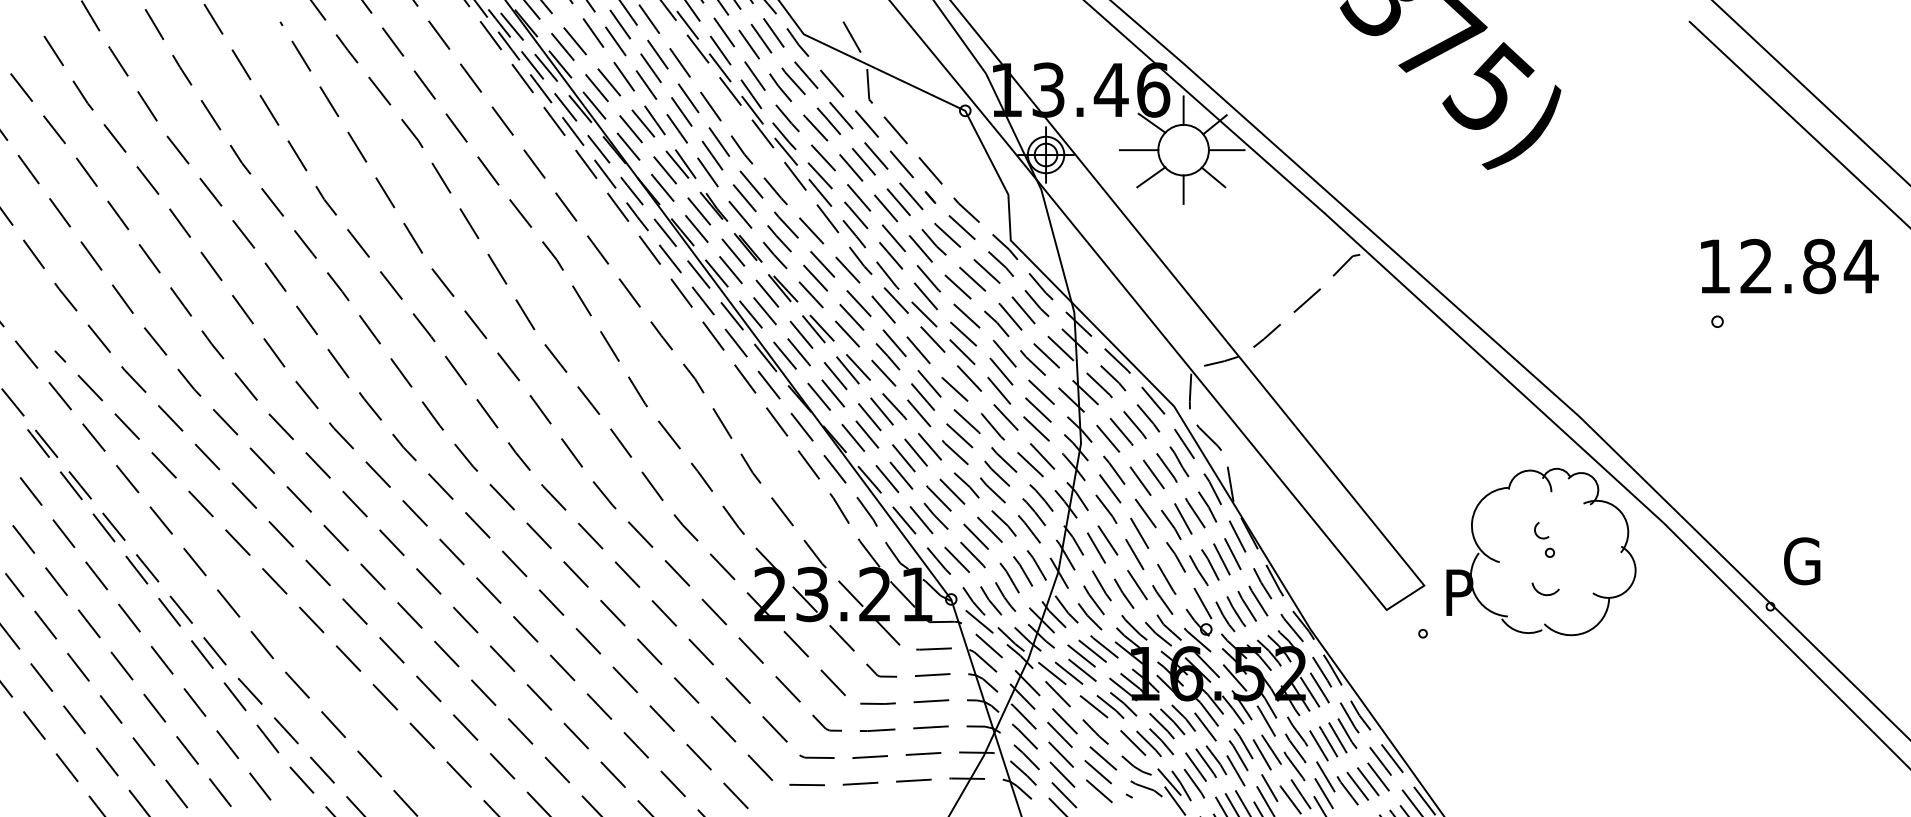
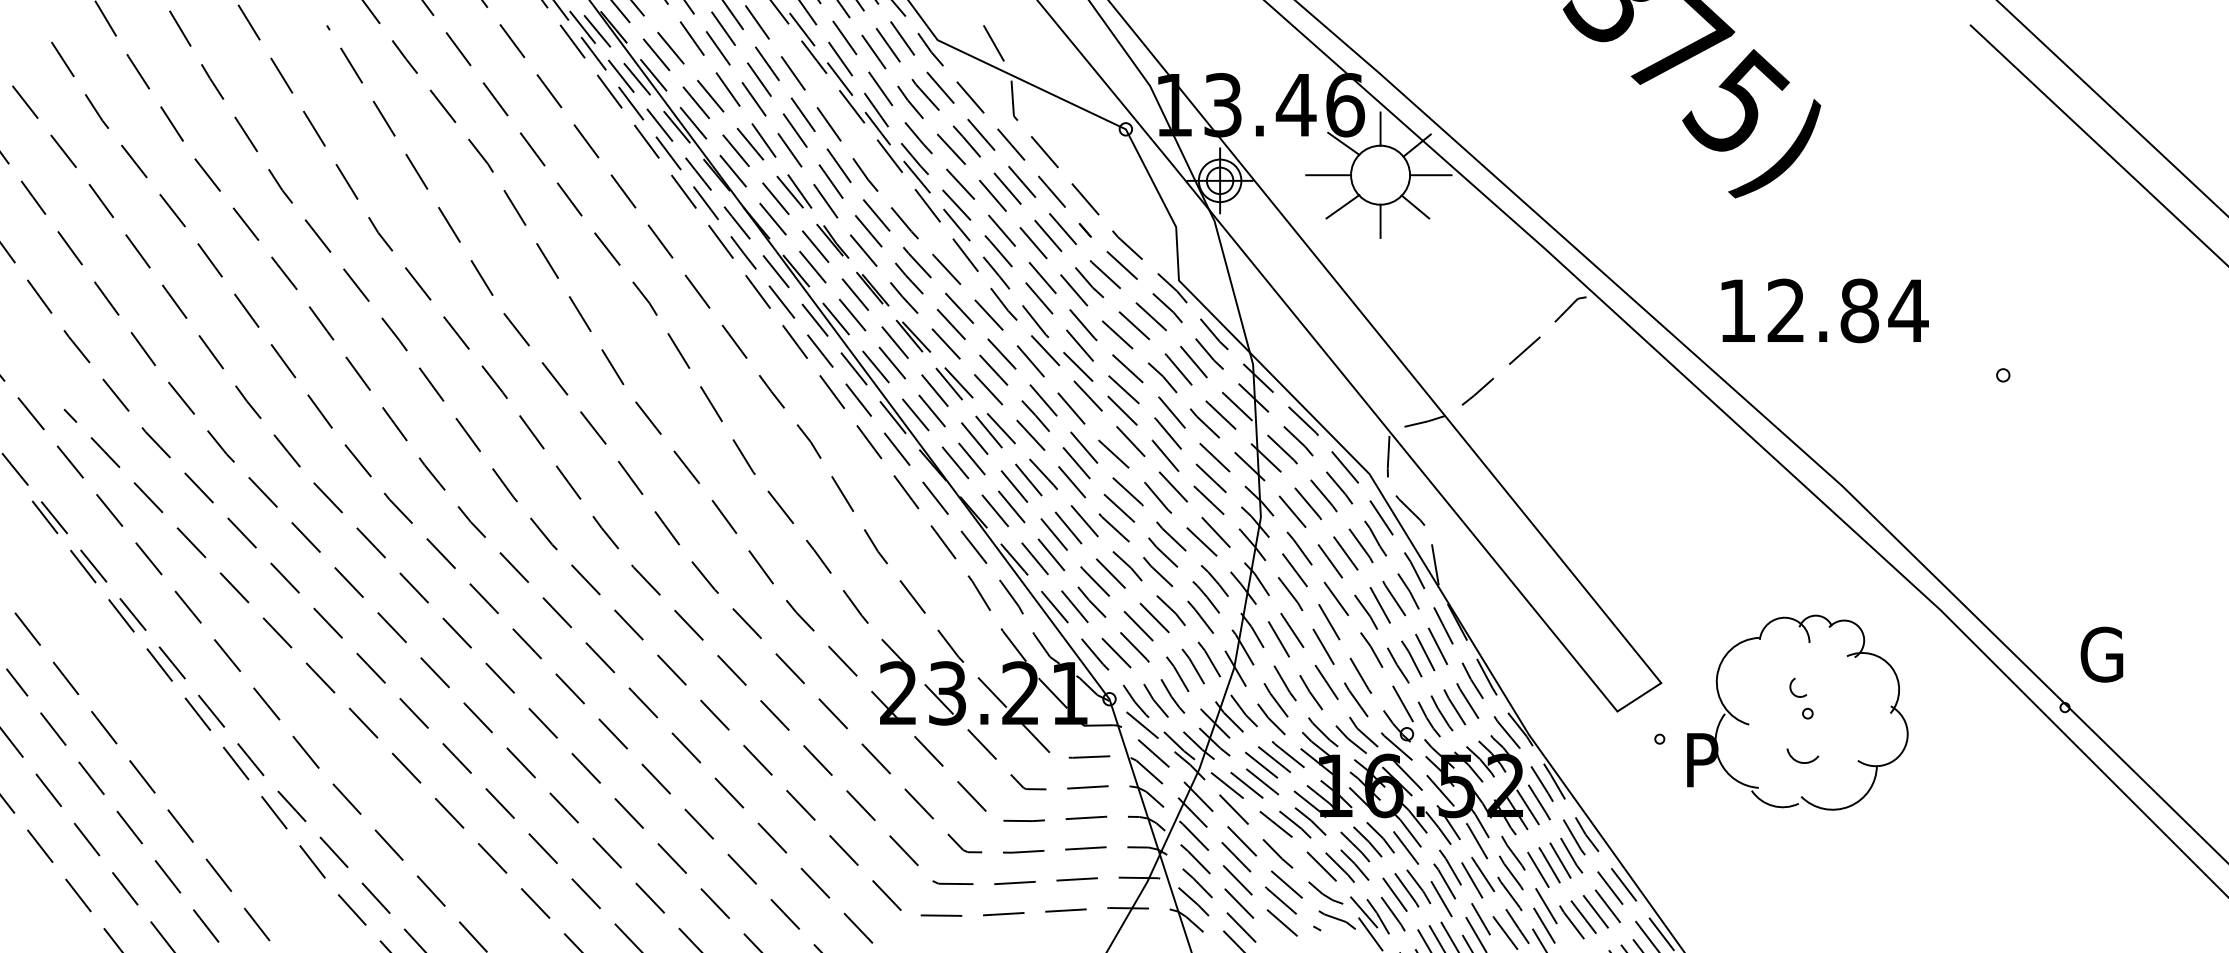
text: (1789, 266) -> (1824, 310), moved
part: (1541, 551) -> (1797, 712), moved
line: (140, 632) -> (163, 737), removed

